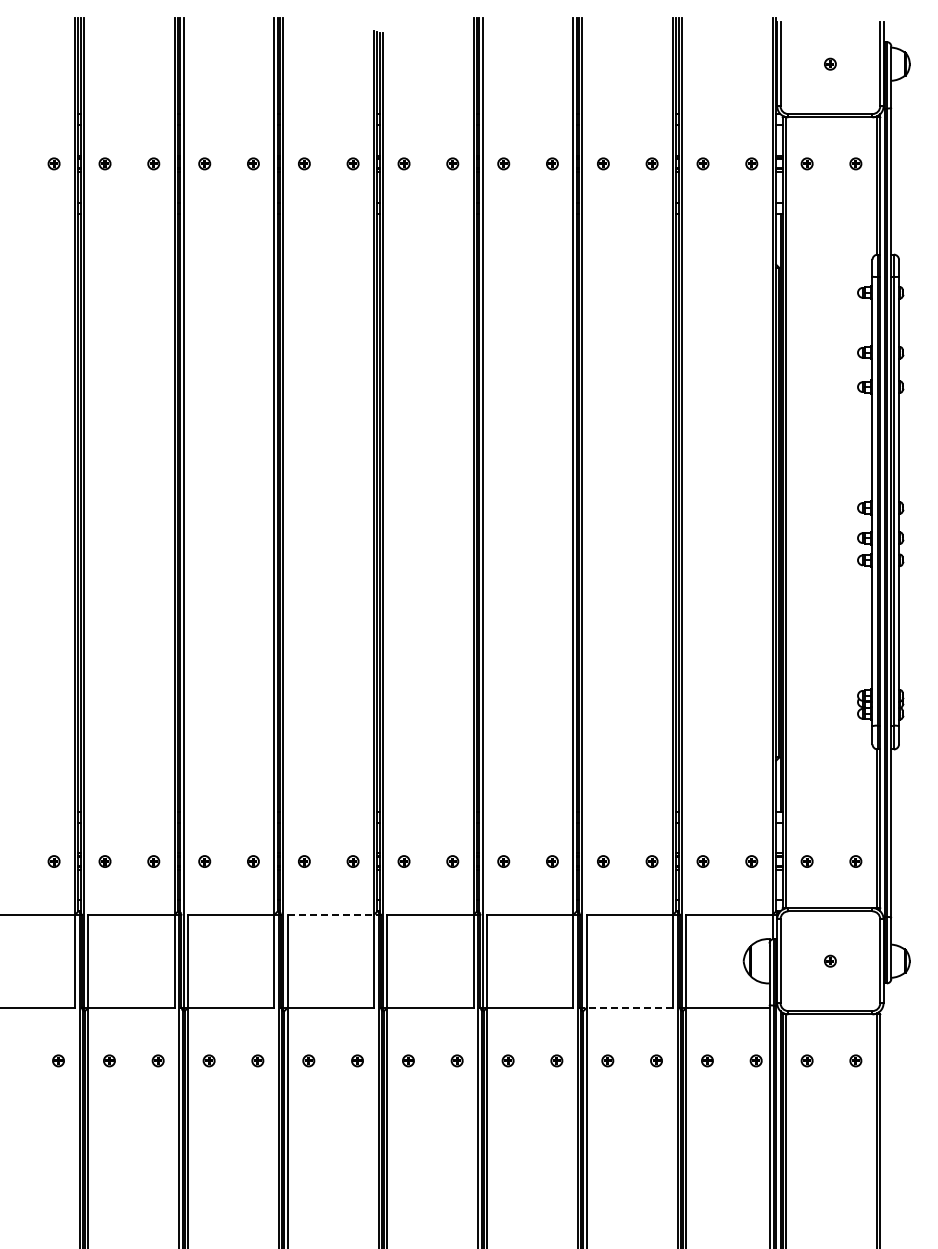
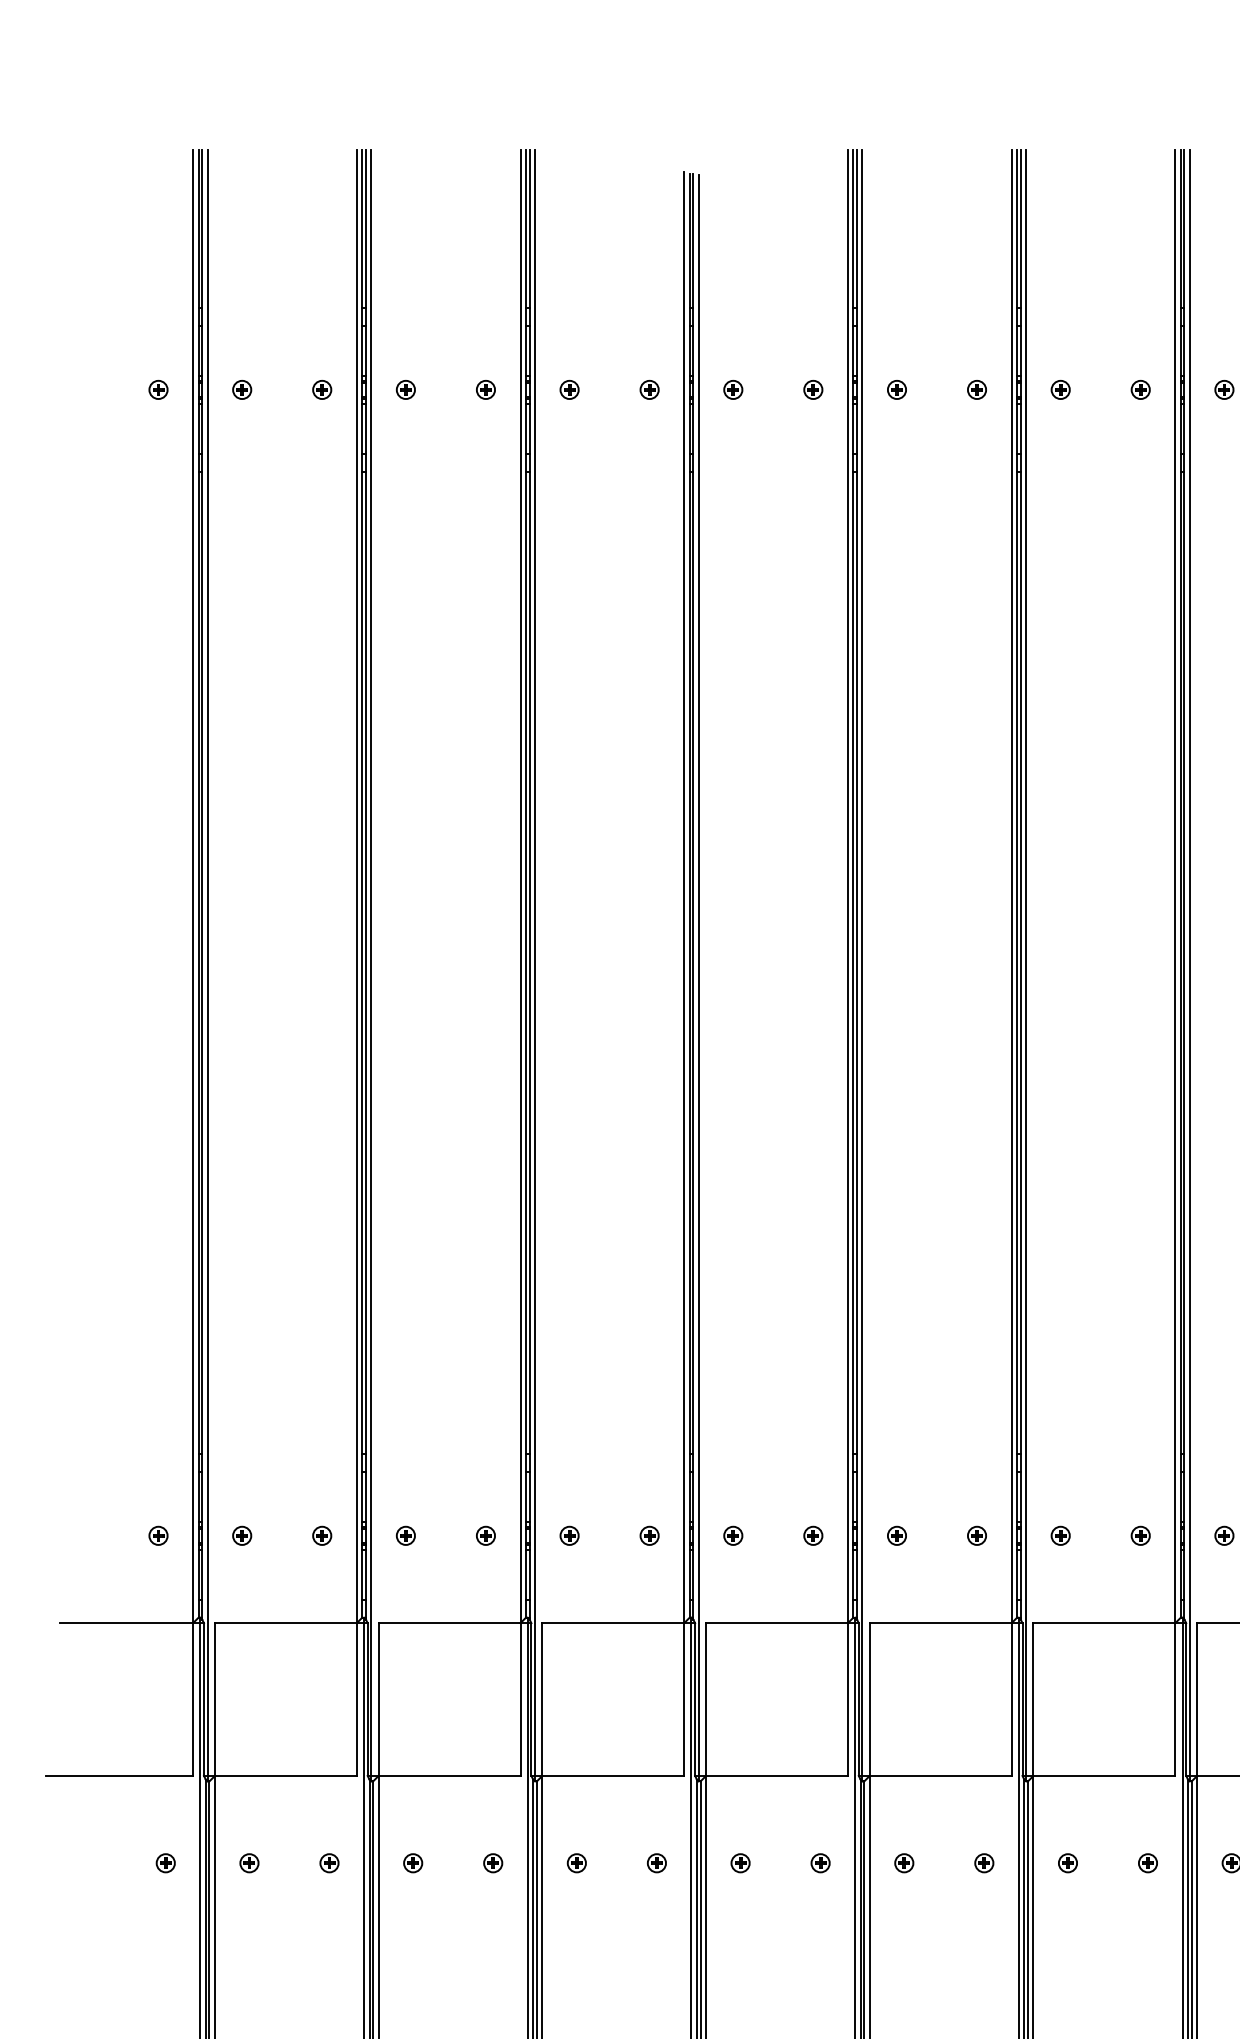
line: (333, 914) -> (617, 1622), dashed -> solid
line: (627, 1007) -> (1100, 1775), dashed -> solid

